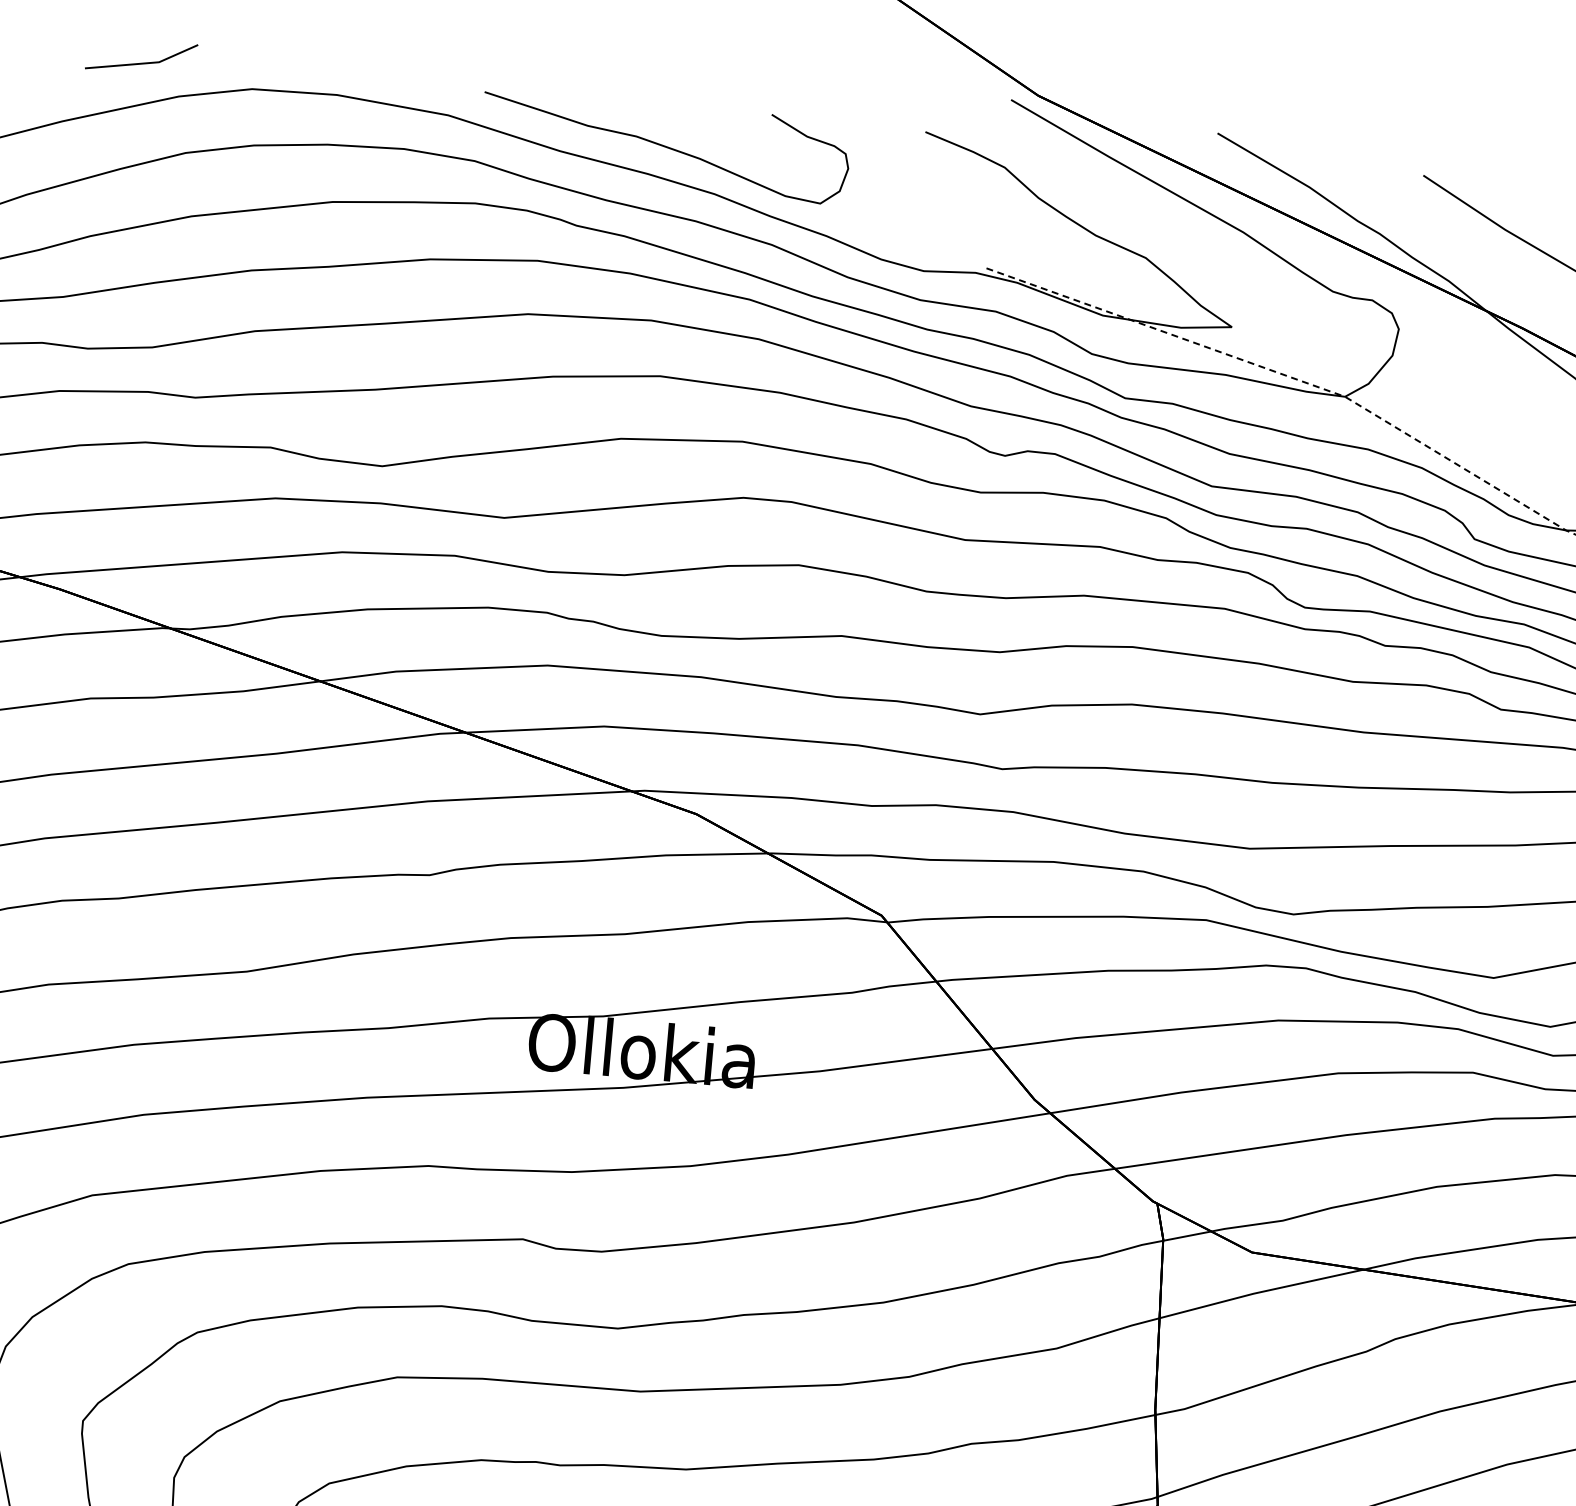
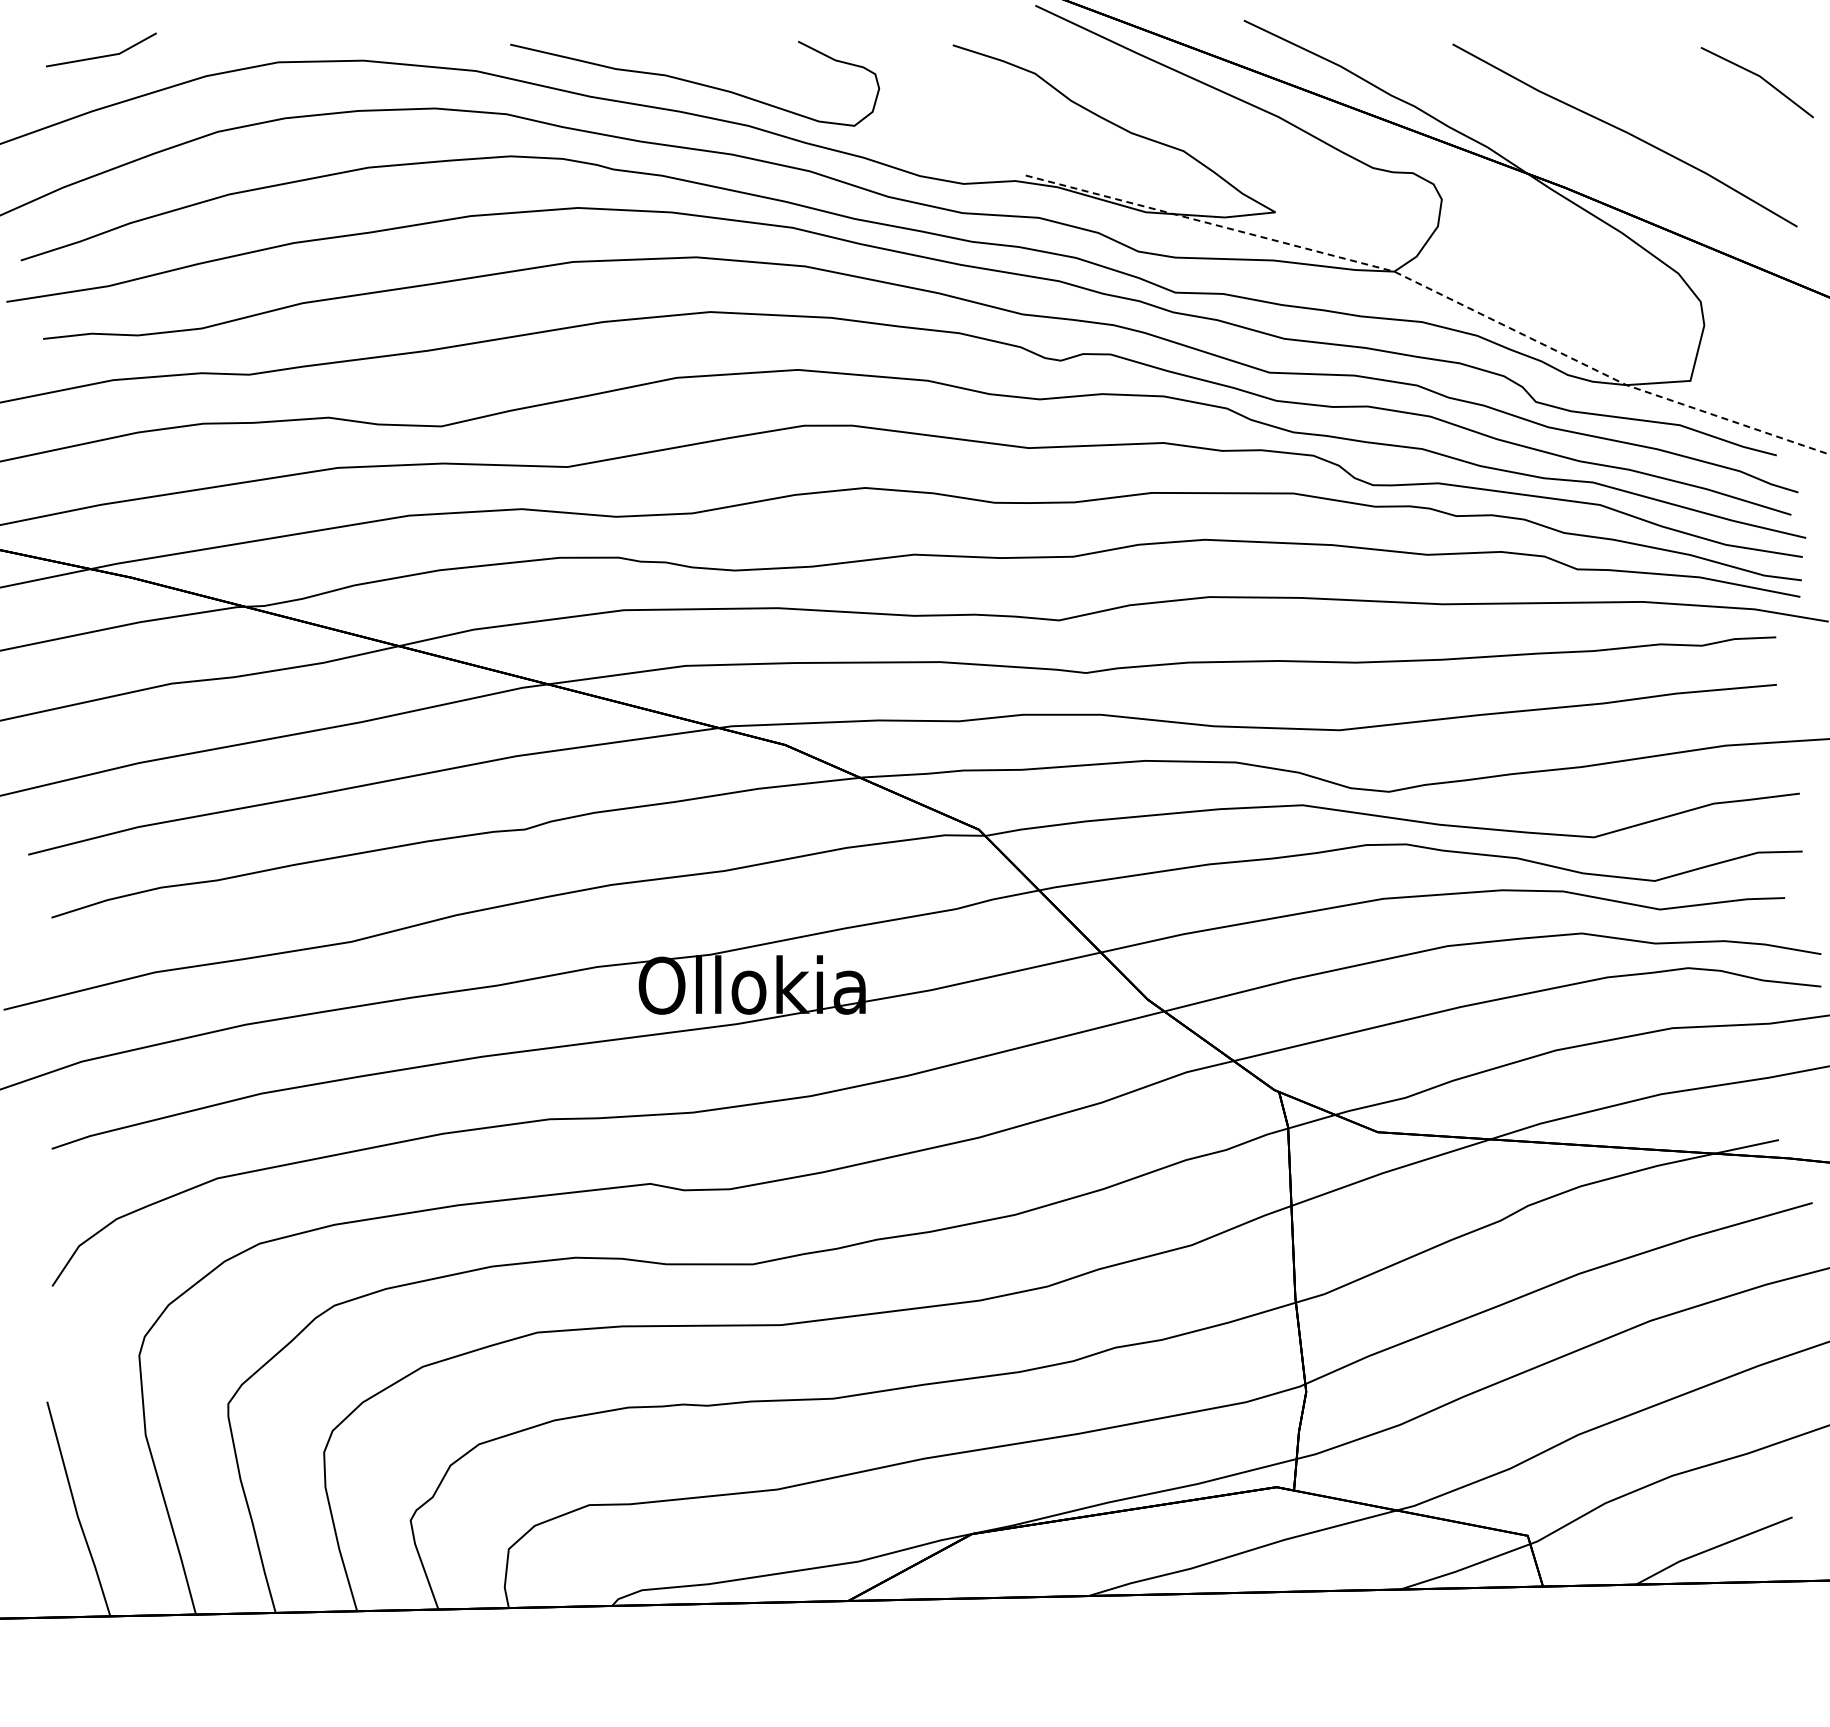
line: (142, 62) -> (102, 55), moved

